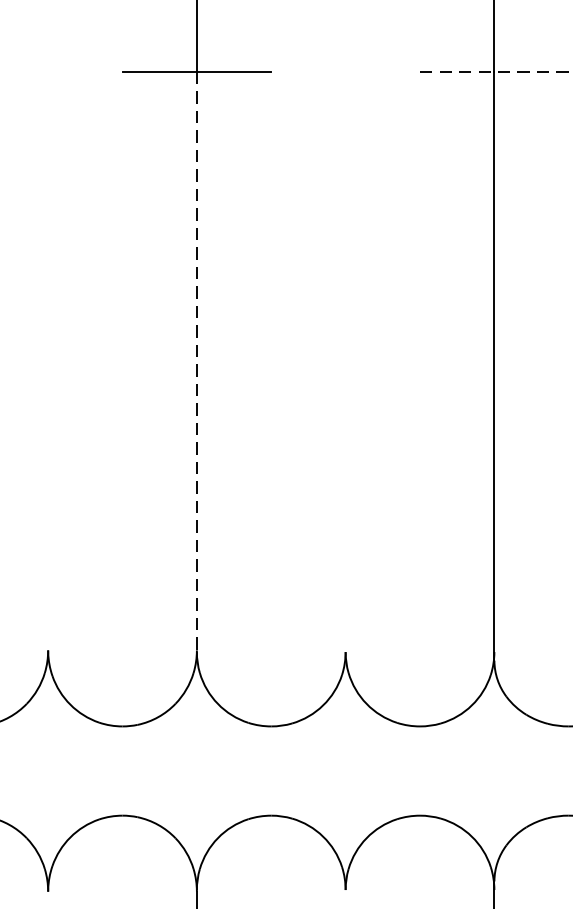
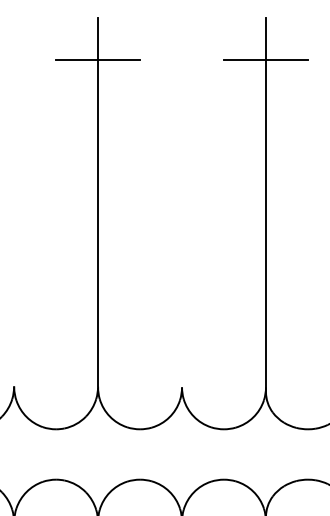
line: (495, 71) -> (266, 59), dashed -> solid
line: (197, 361) -> (98, 223), dashed -> solid

